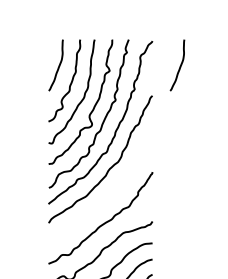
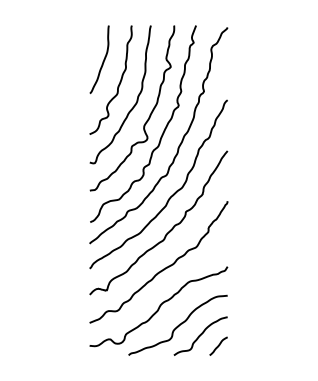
curve: (179, 66) -> (263, 61), removed
curve: (107, 194) -> (168, 231), added

